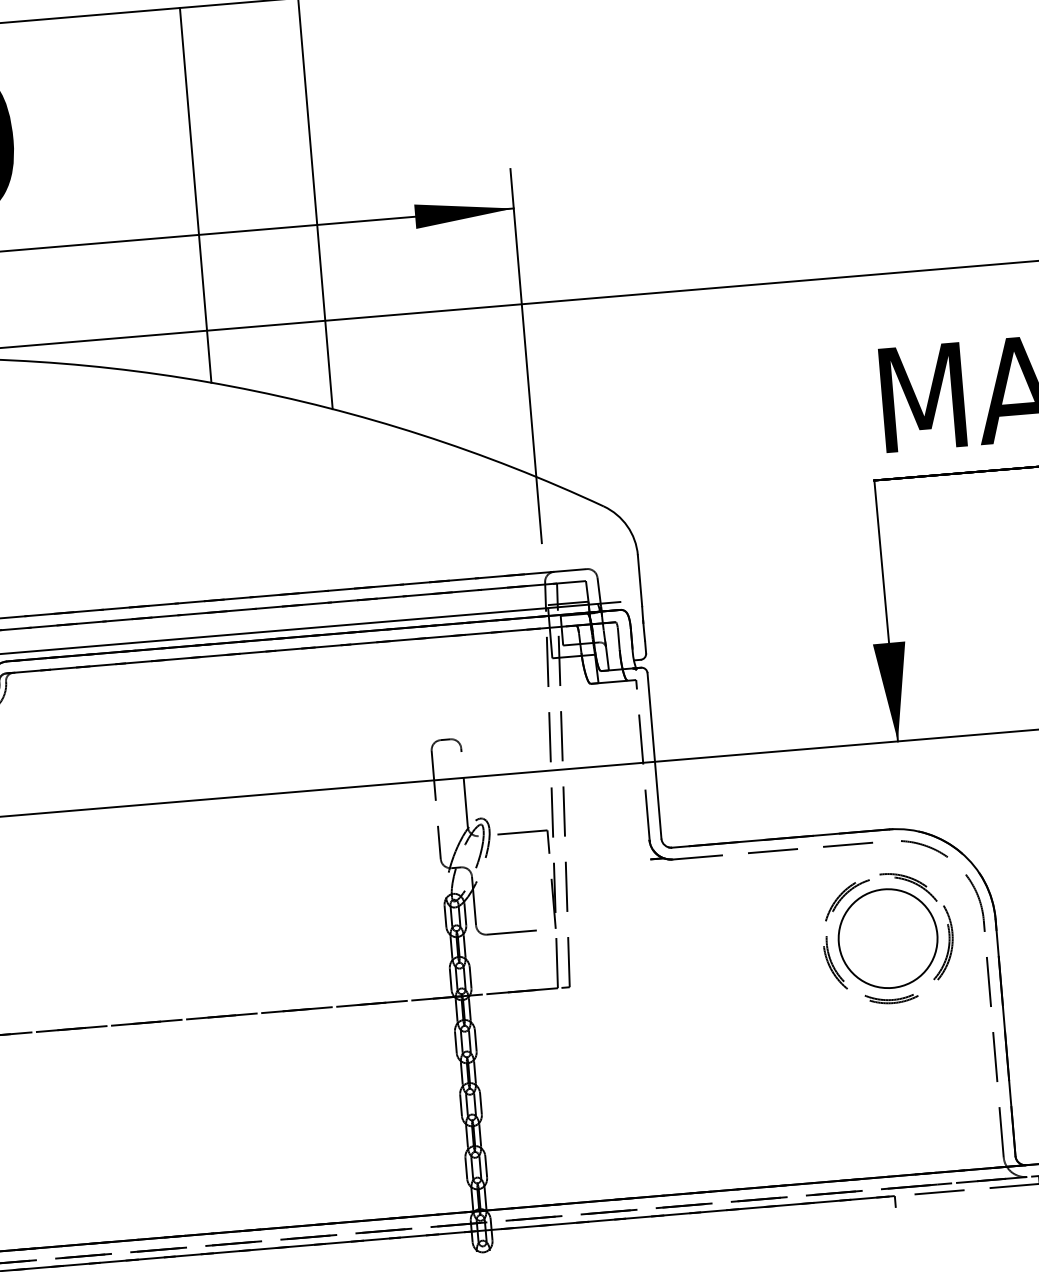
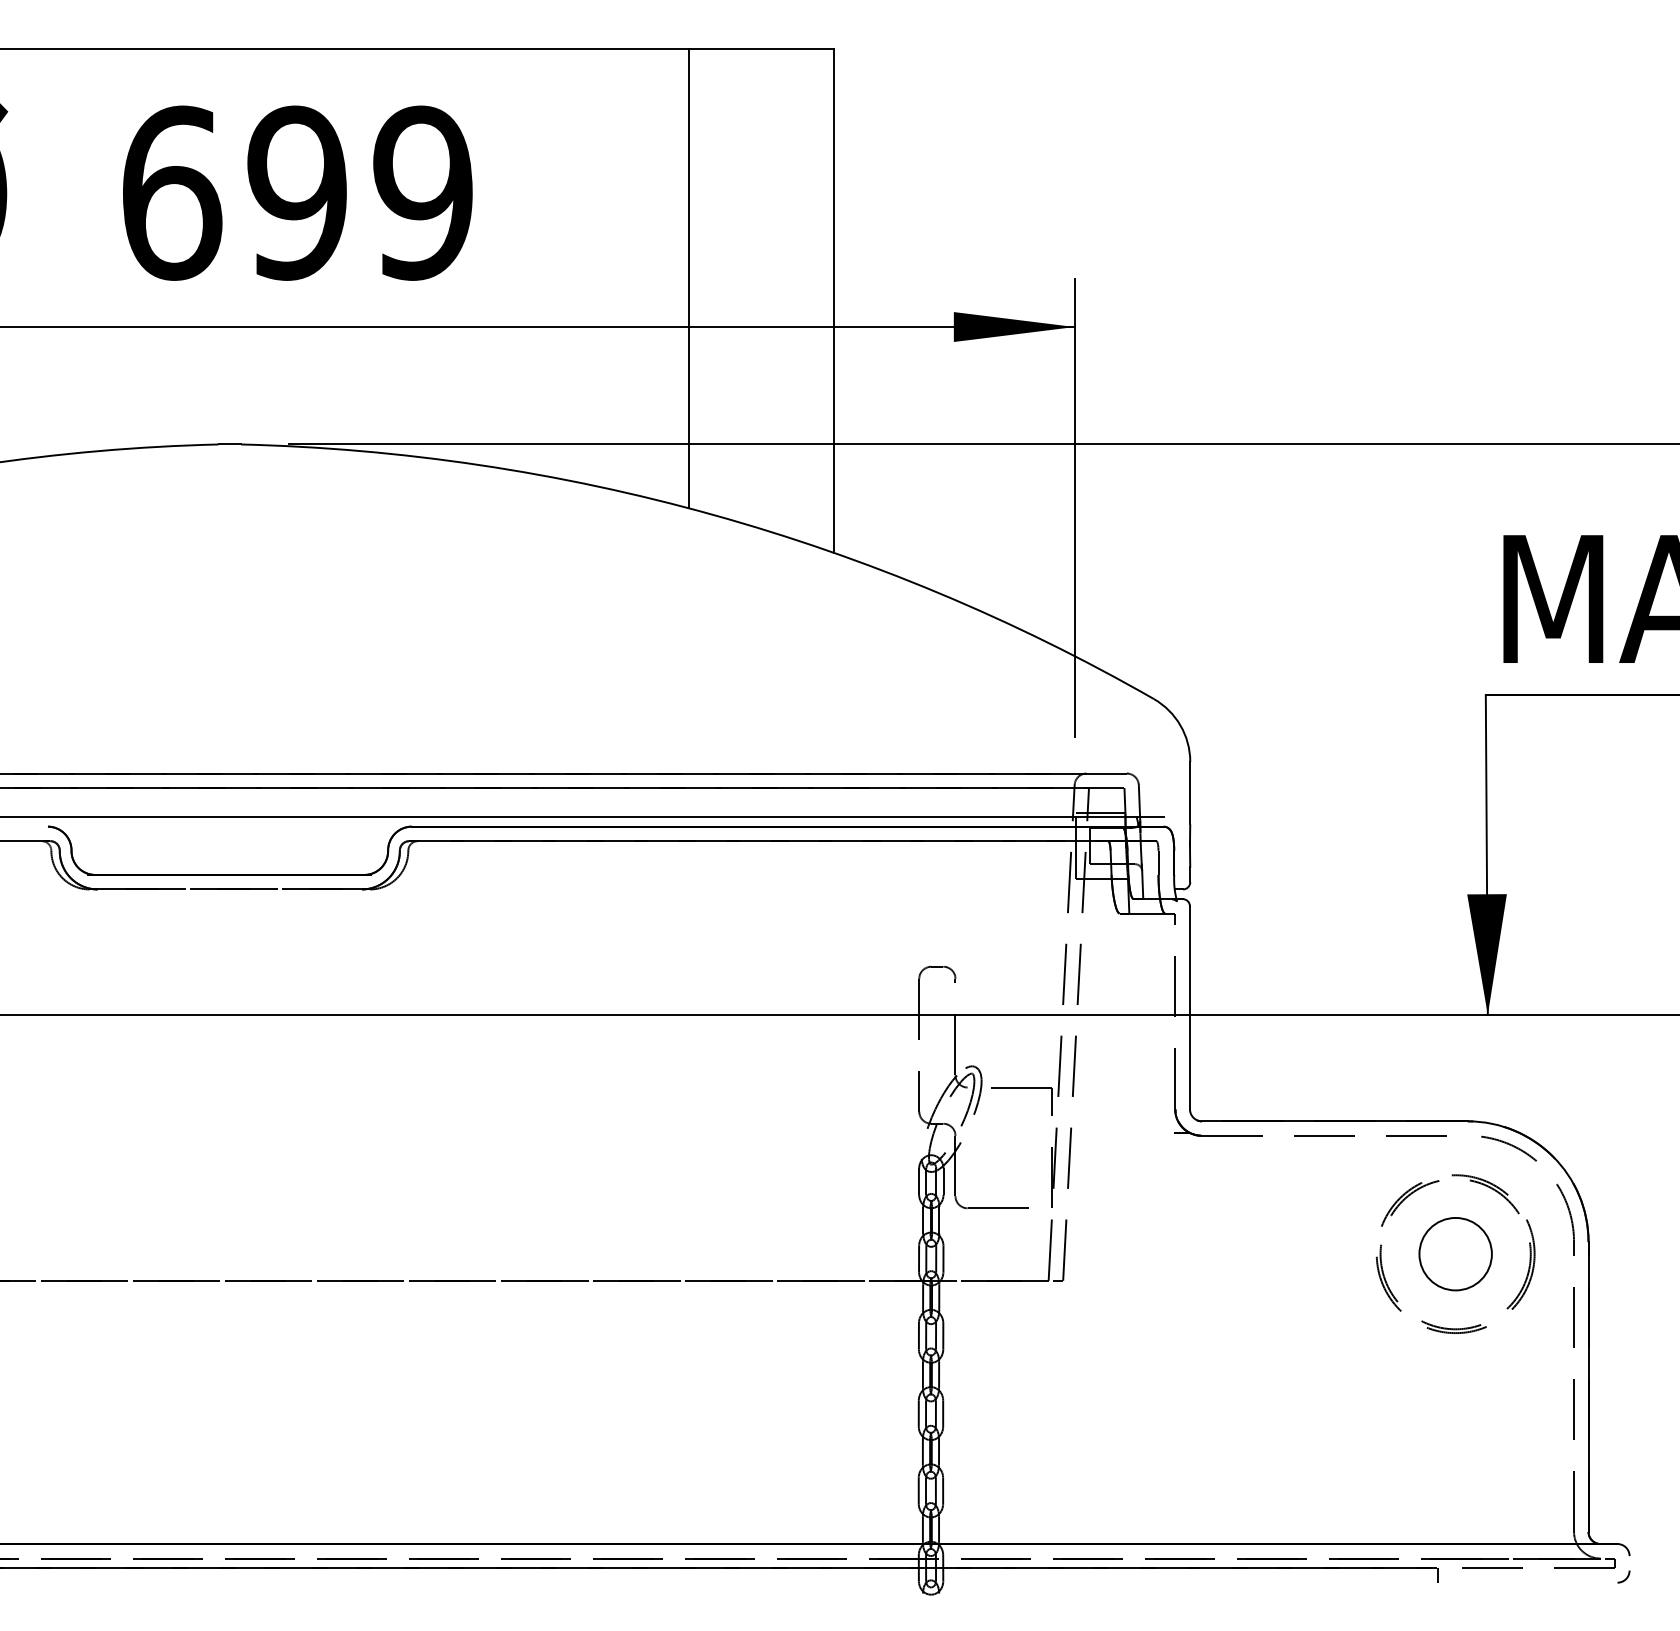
circle: (887, 938) -> (1455, 1253), size x0.6

